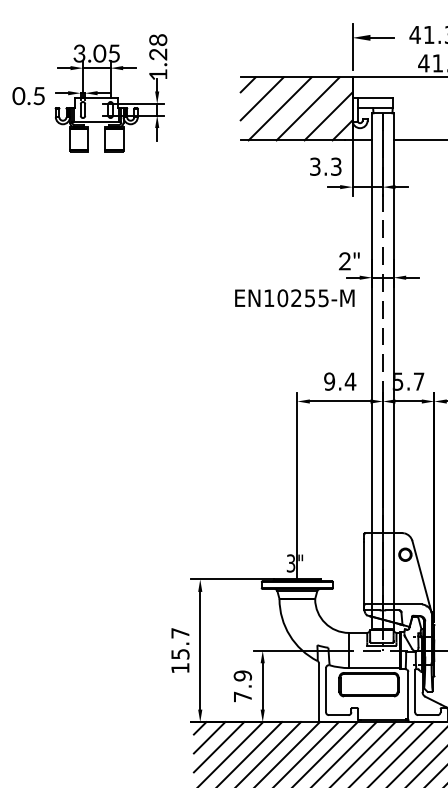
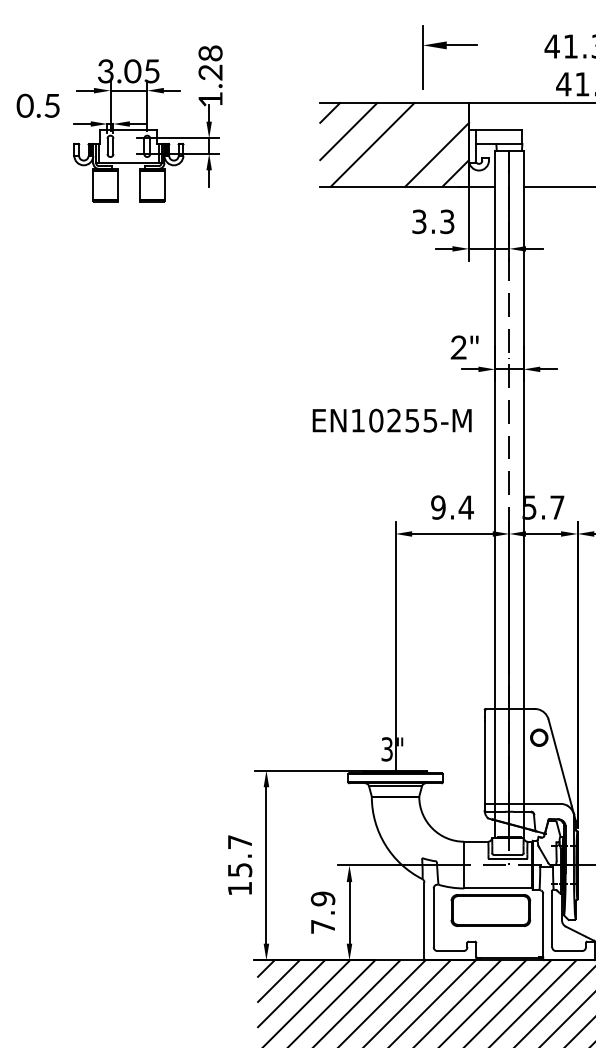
part: (370, 40) -> (446, 49), moved
text: (28, 95) -> (37, 105), moved
line: (307, 108) -> (409, 144), removed
text: (294, 298) -> (391, 420), moved

